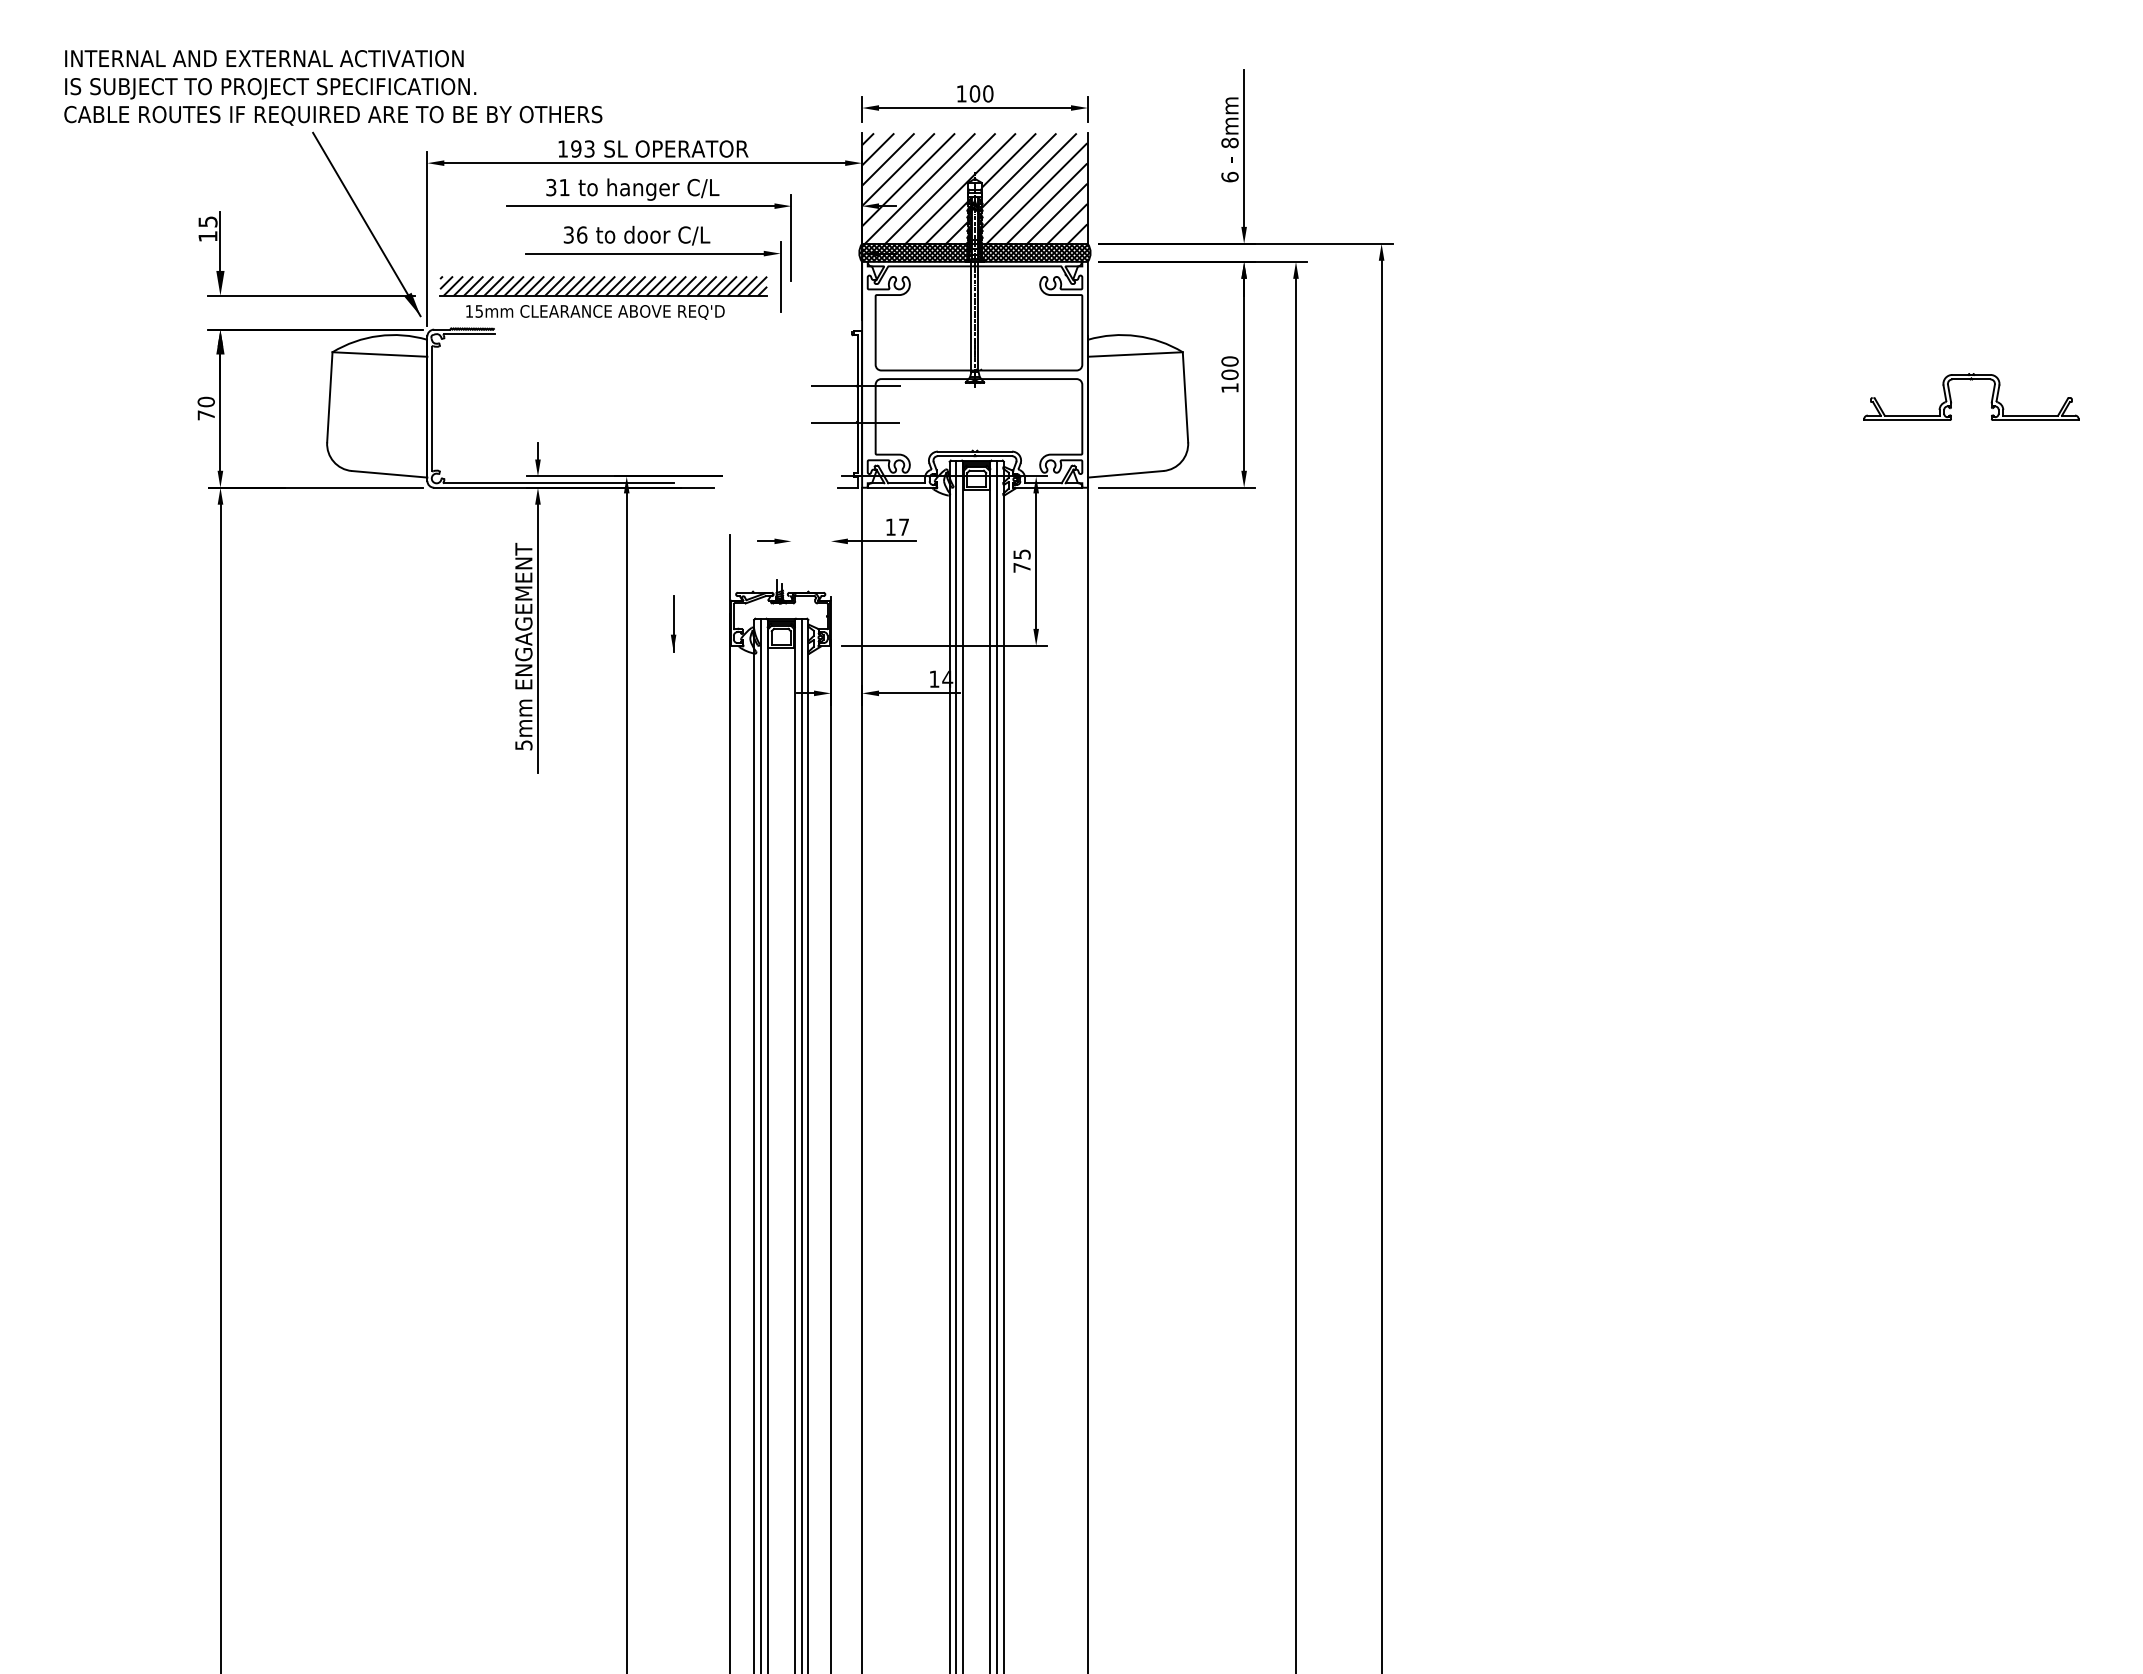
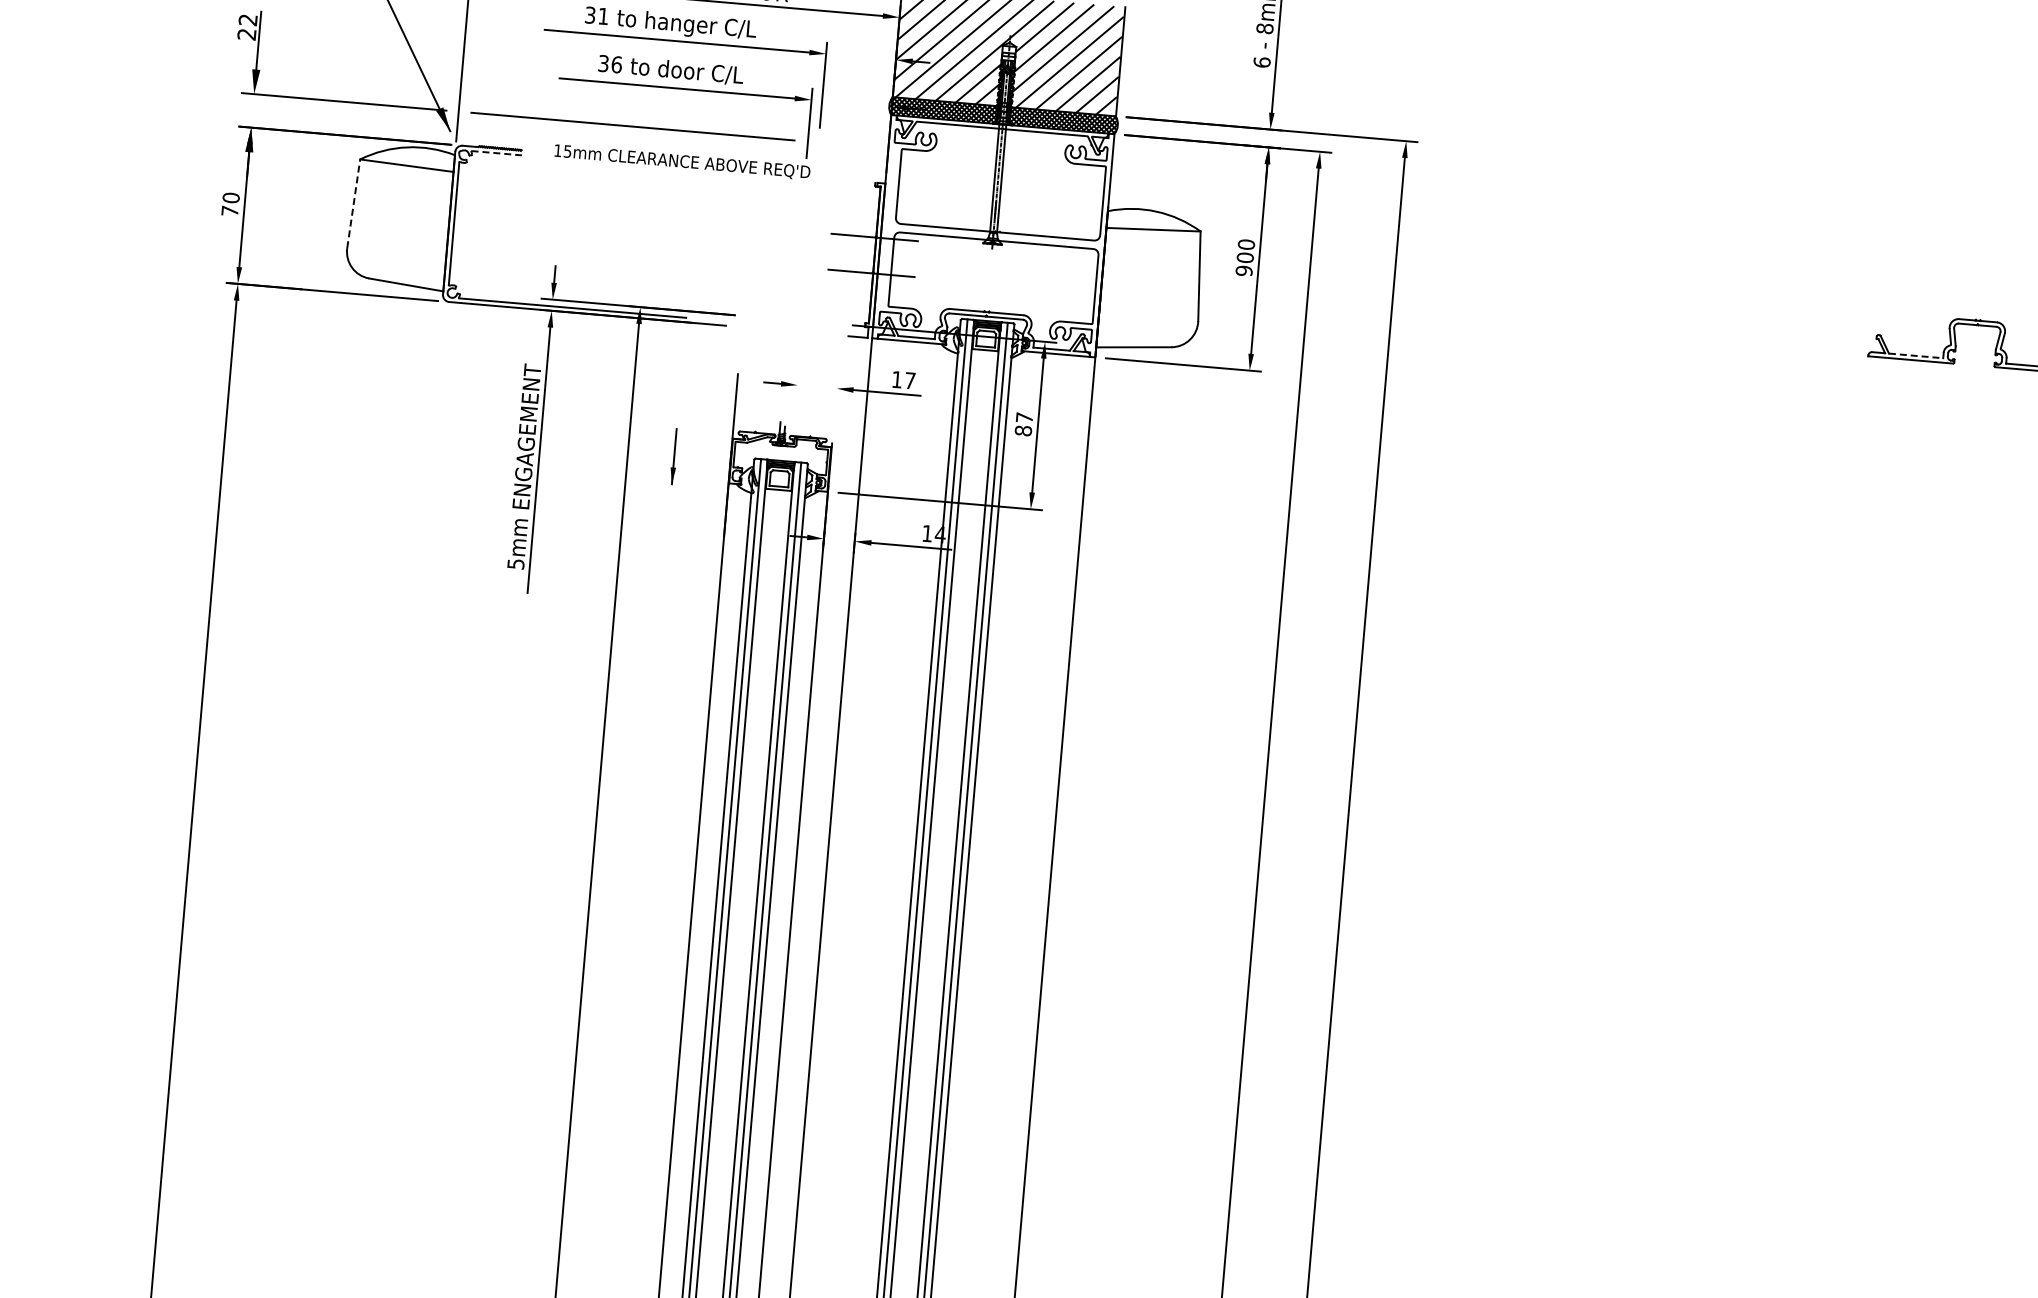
text: (207, 229) -> (247, 27), 15 -> 22
hatch: (603, 285) -> (633, 116), removed
text: (595, 312) -> (682, 162), moved
line: (468, 334) -> (496, 153), solid -> dashed
text: (1229, 388) -> (1243, 271), 100 -> 900
line: (329, 396) -> (353, 202), solid -> dashed
line: (1912, 415) -> (1916, 355), solid -> dashed
text: (1021, 560) -> (1023, 423), 75 -> 87

